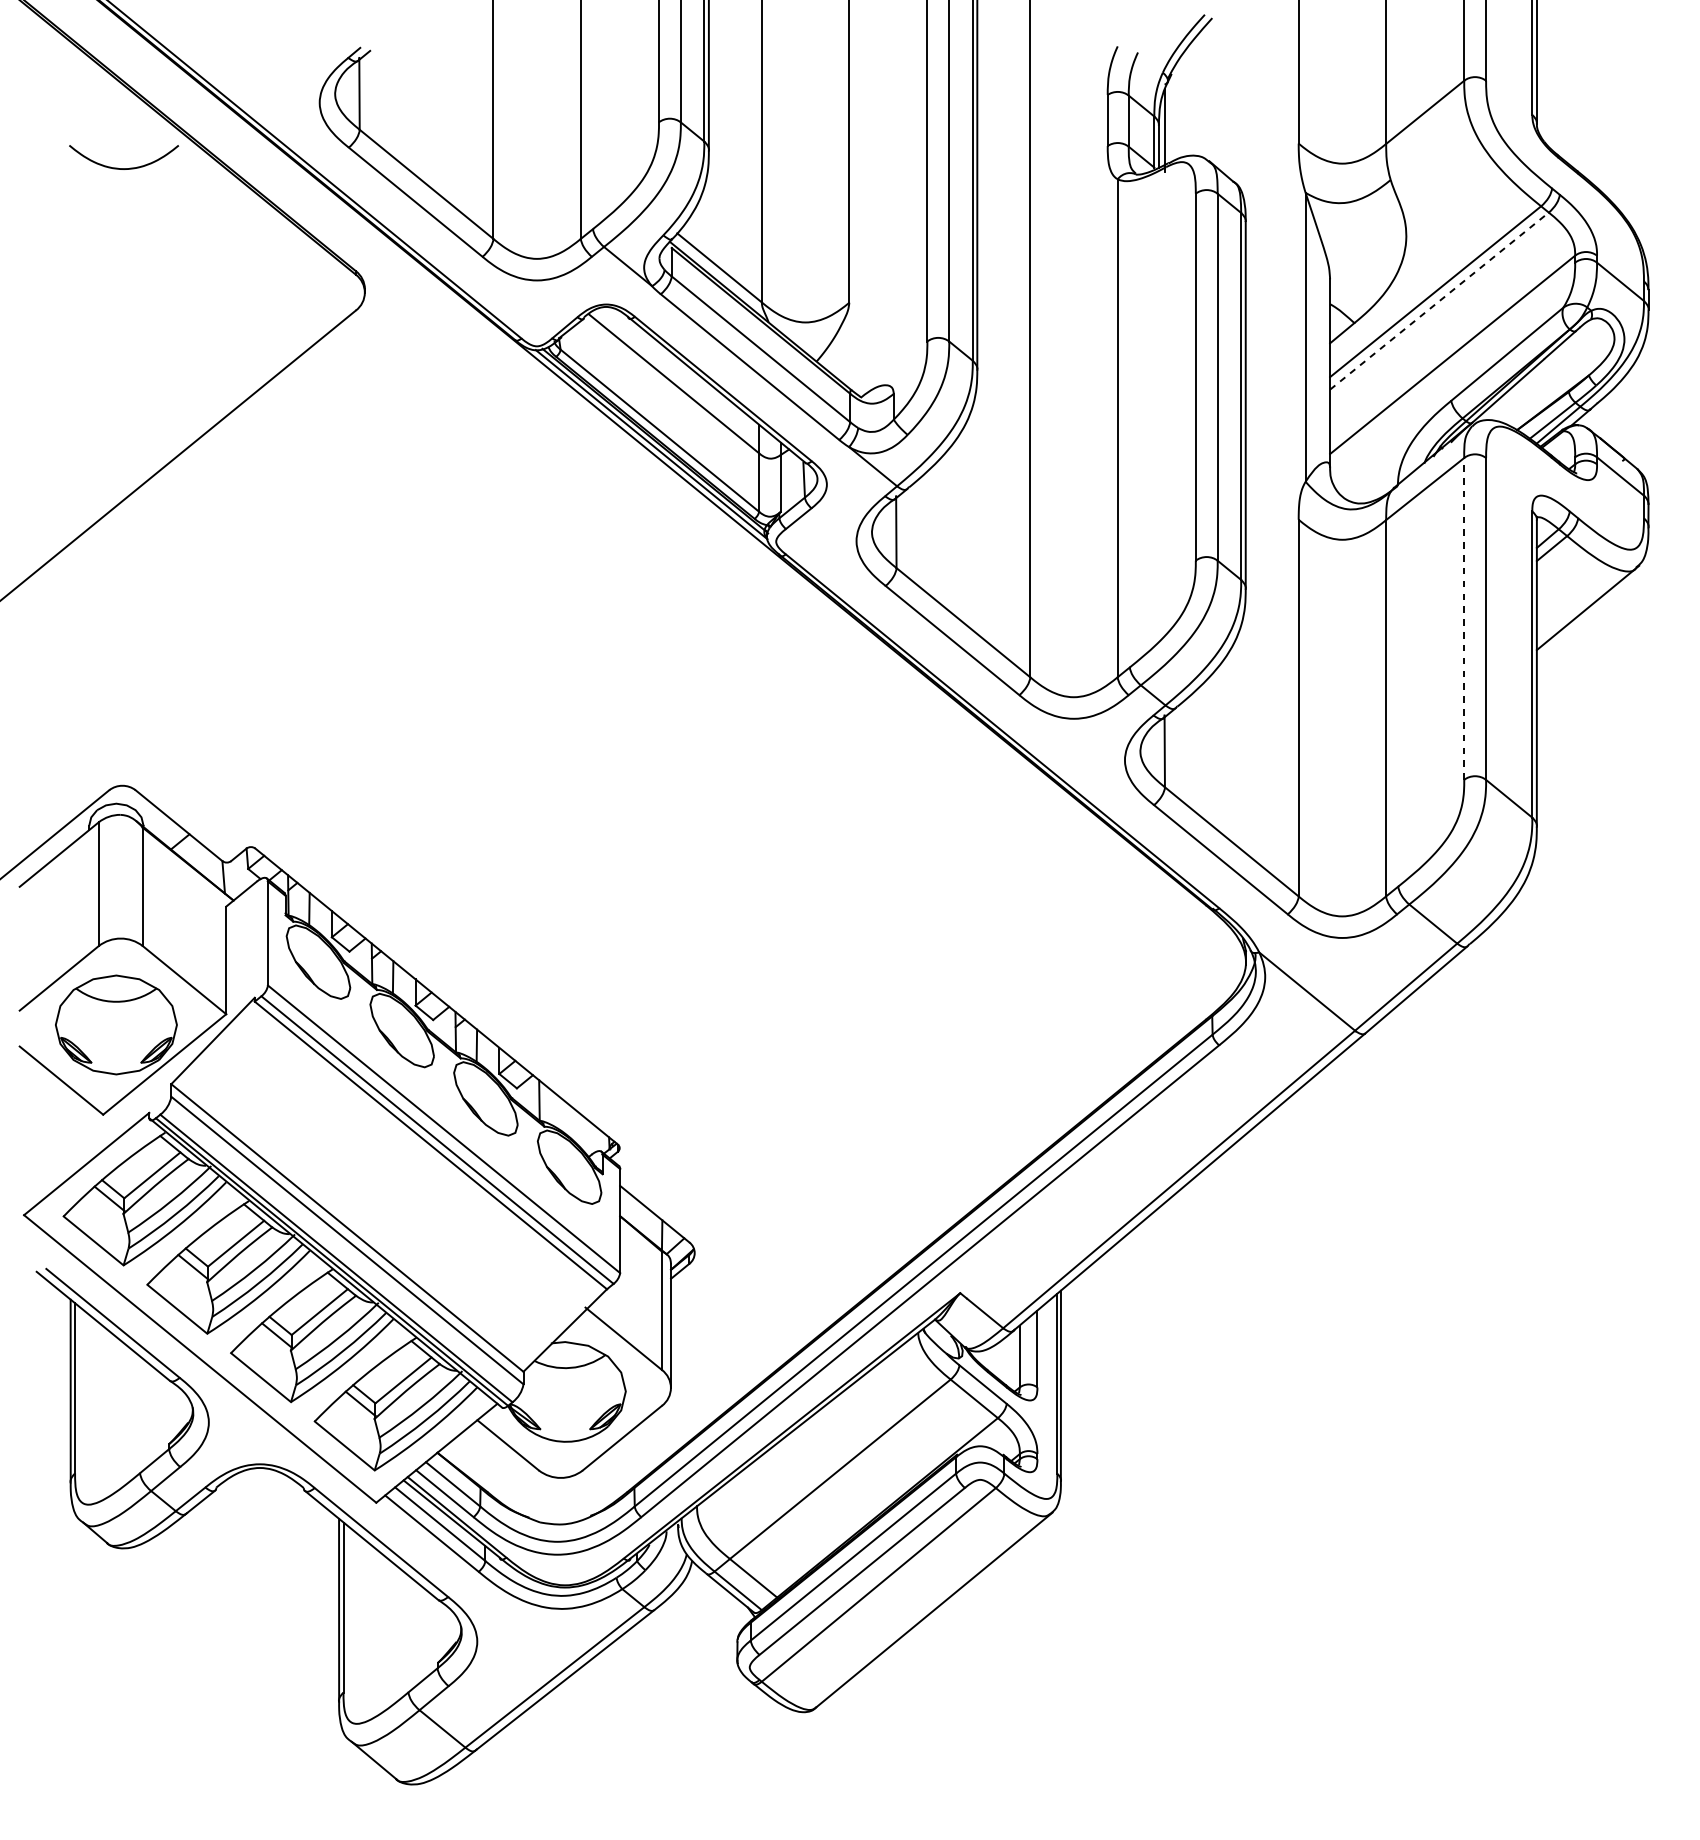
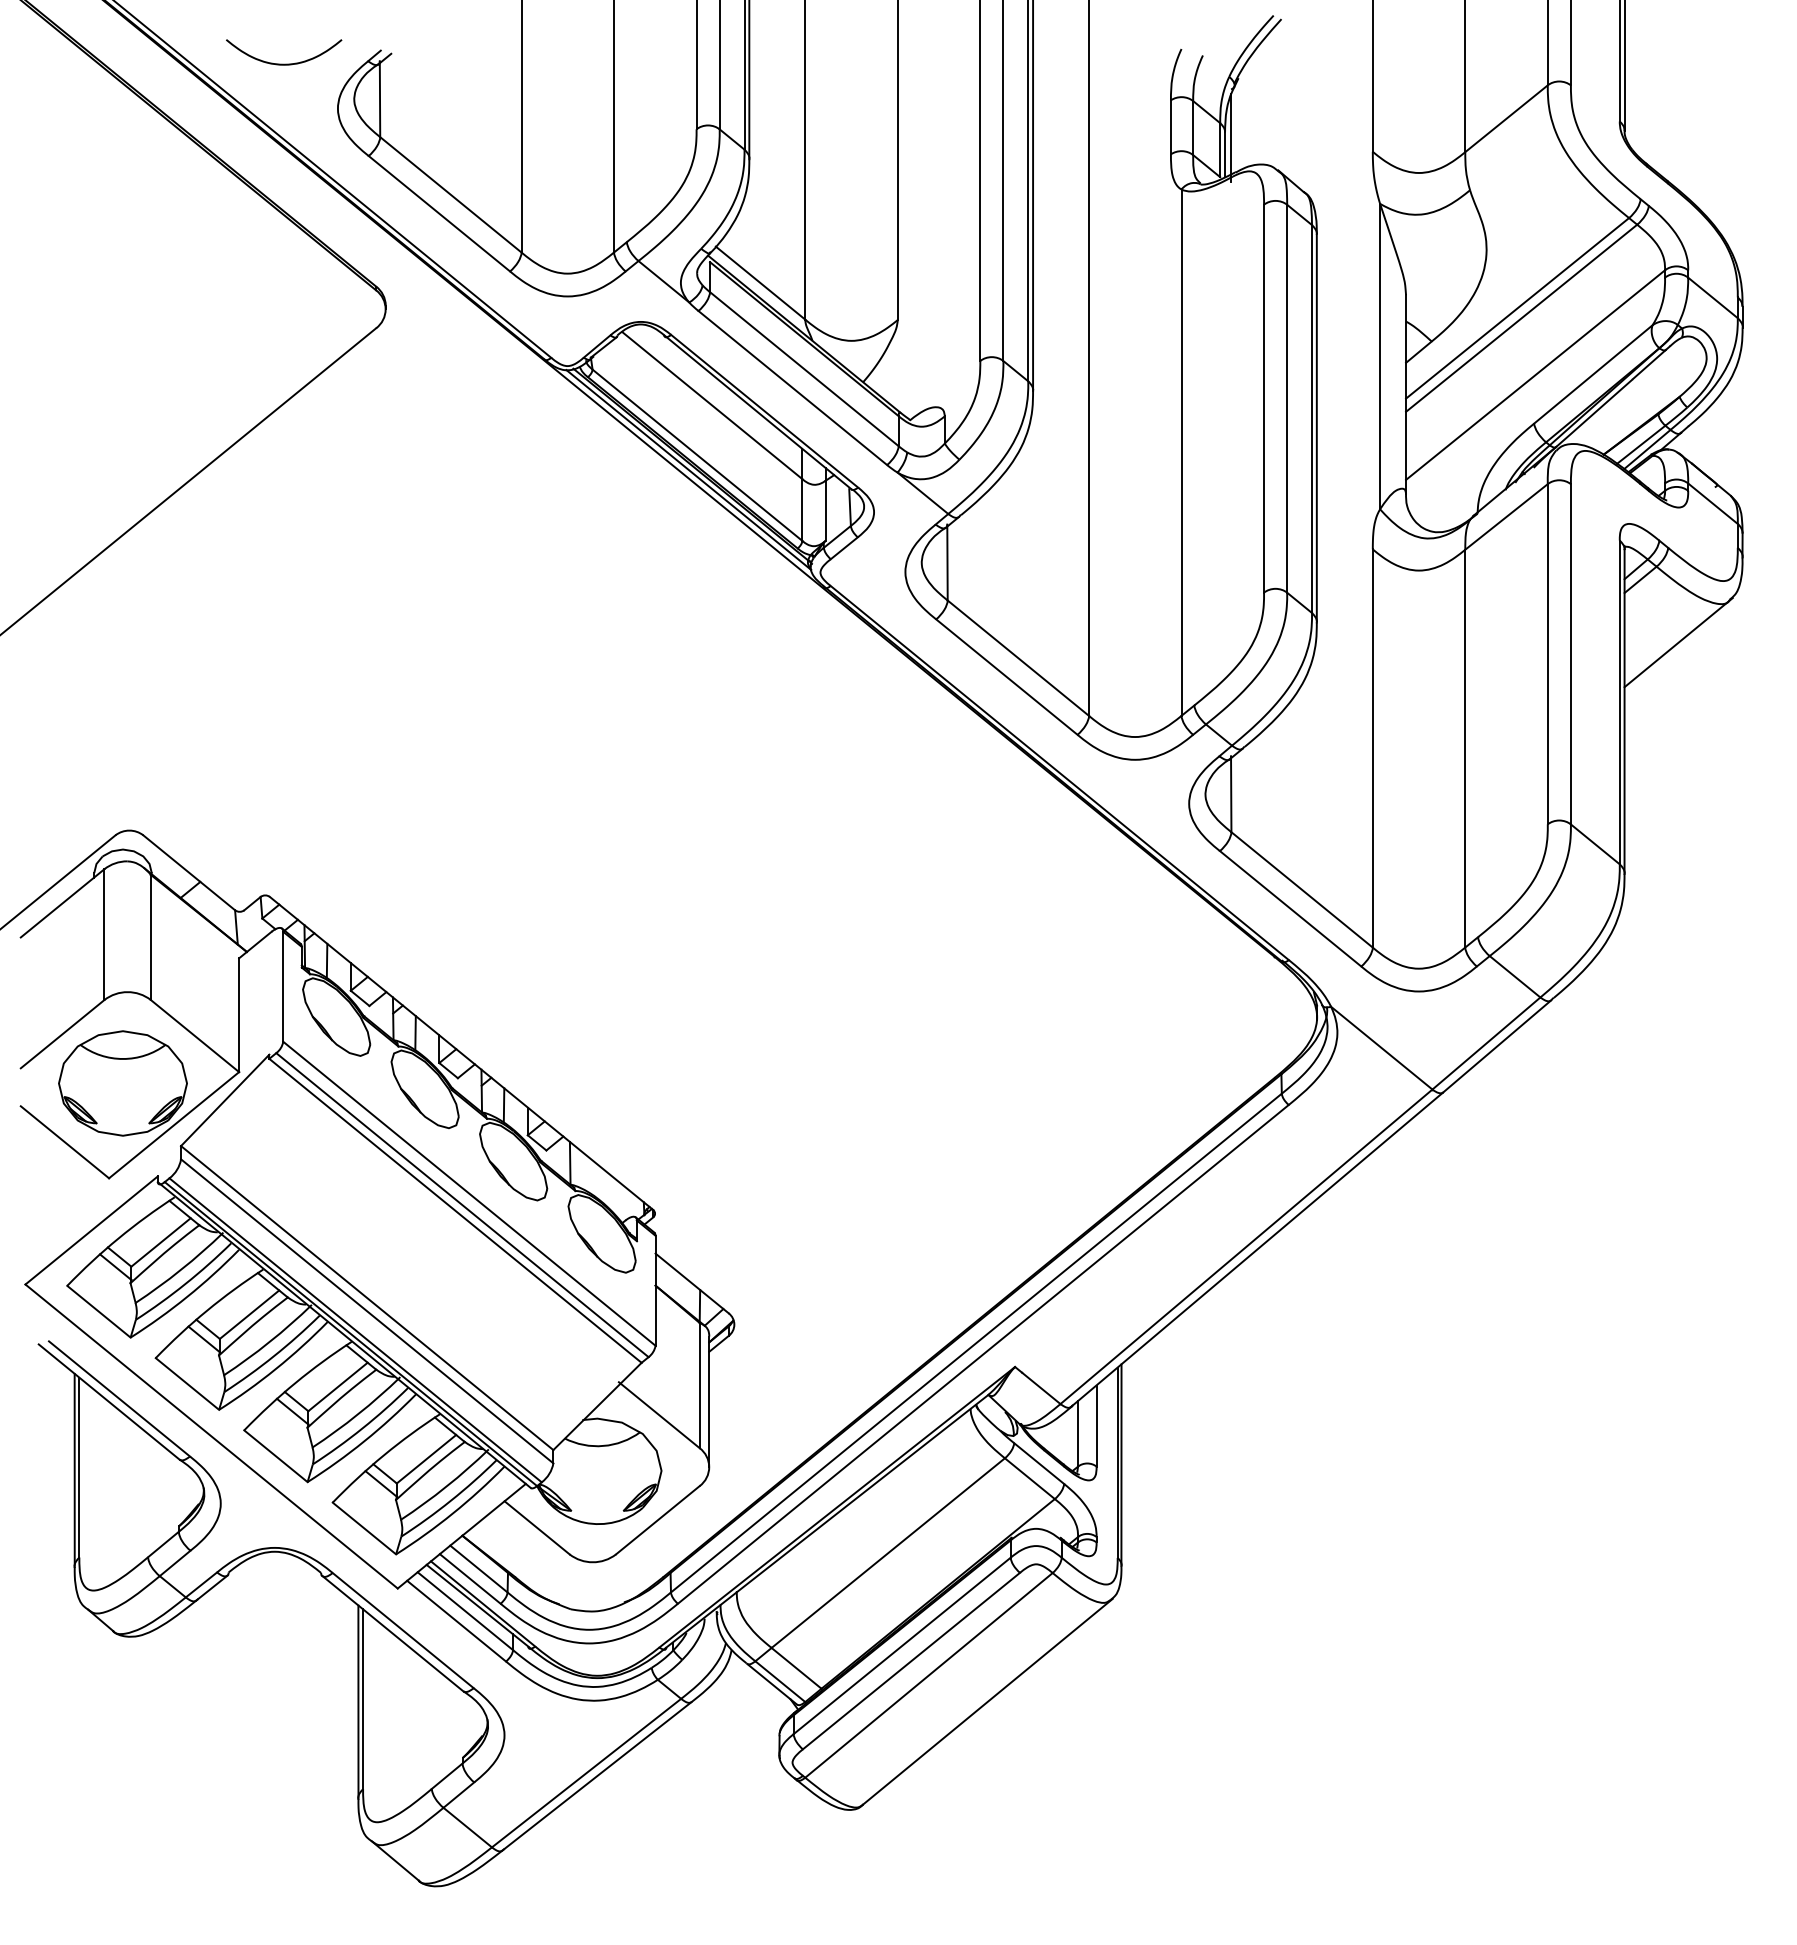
curve: (124, 167) -> (284, 63), moved
line: (1439, 301) -> (1521, 318), dashed -> solid
line: (1463, 618) -> (1547, 653), dashed -> solid

